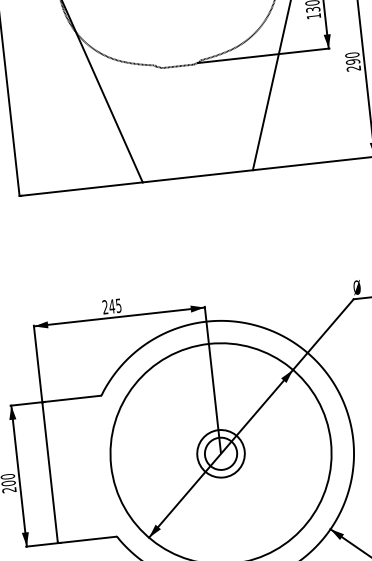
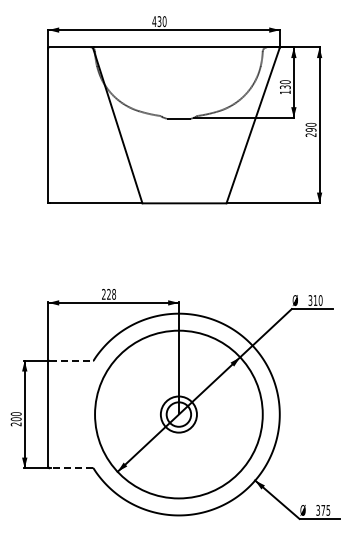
text: (115, 306) -> (111, 294), 245 -> 228
line: (73, 398) -> (72, 360), solid -> dashed
line: (88, 540) -> (71, 468), solid -> dashed

